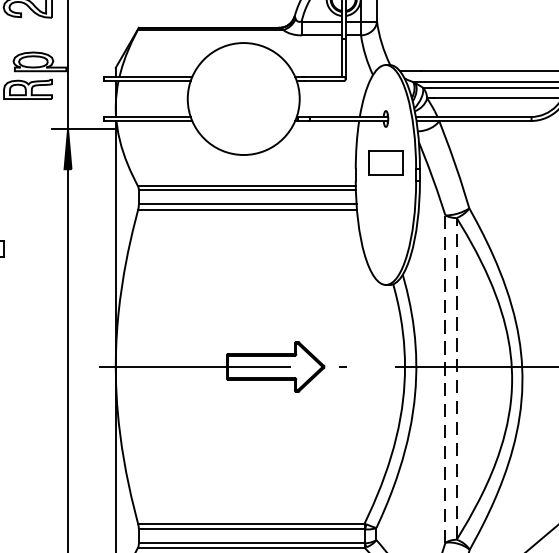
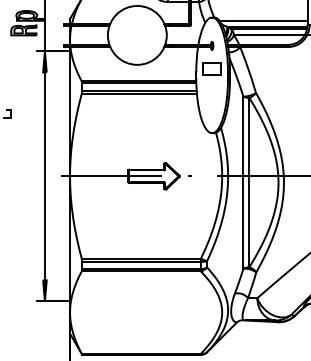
line: (445, 378) -> (243, 182), dashed -> solid
line: (456, 378) -> (249, 182), dashed -> solid

